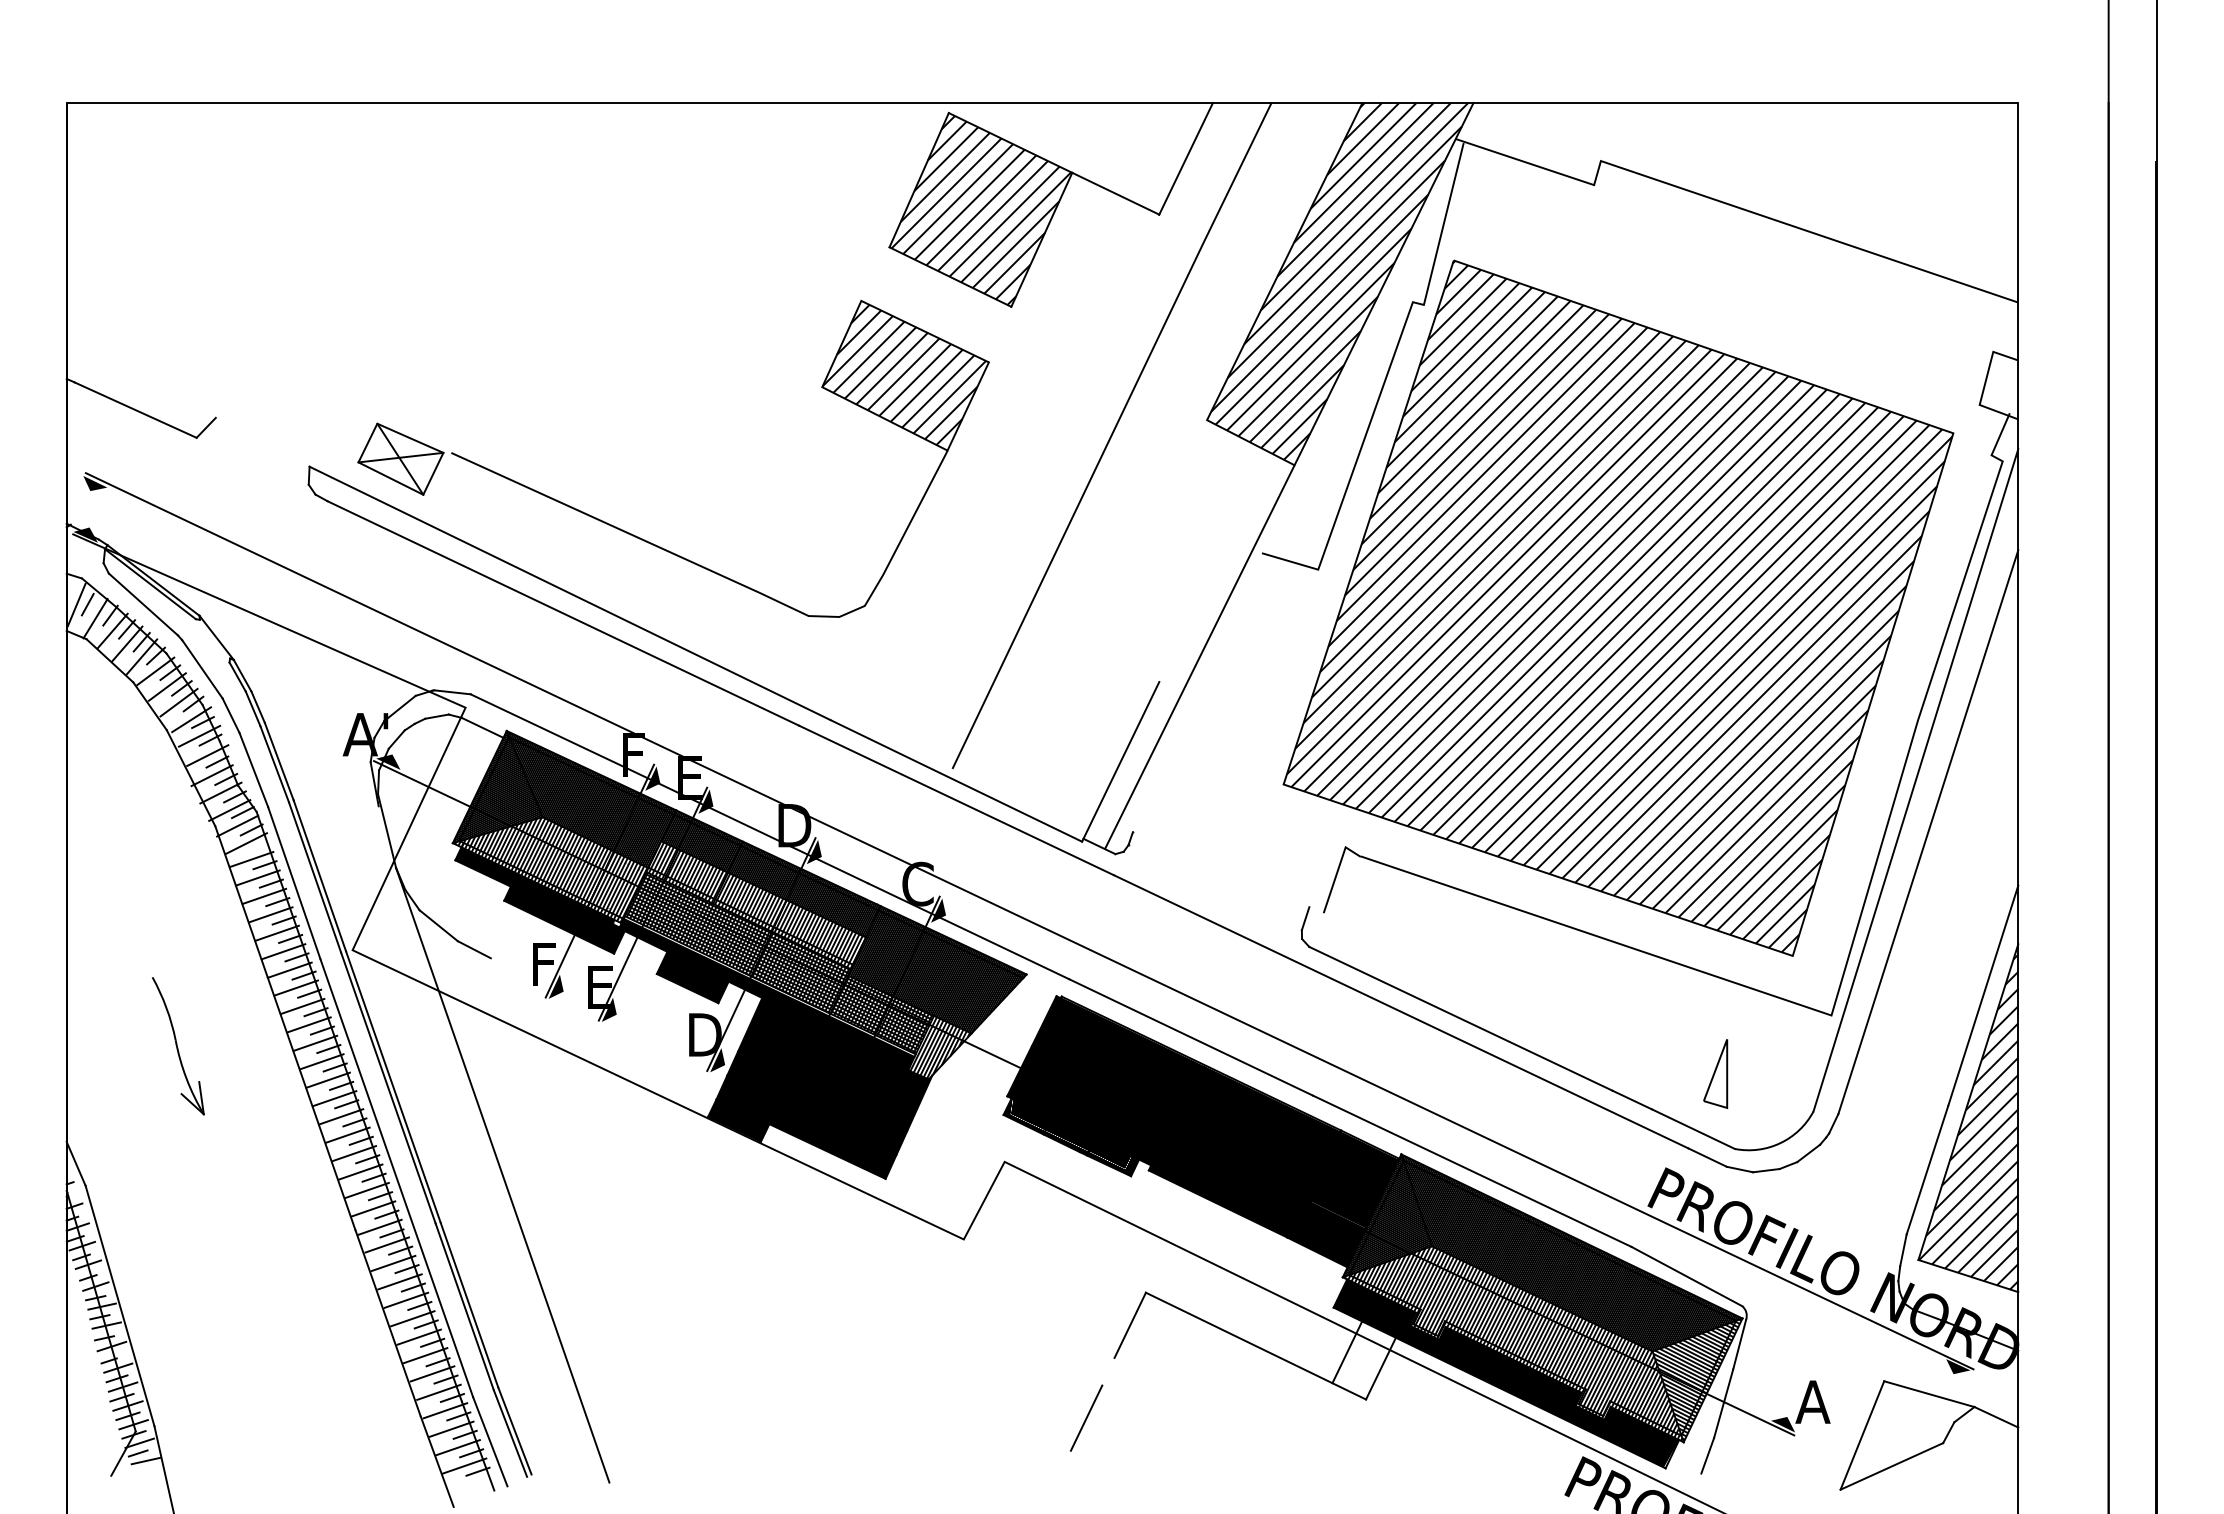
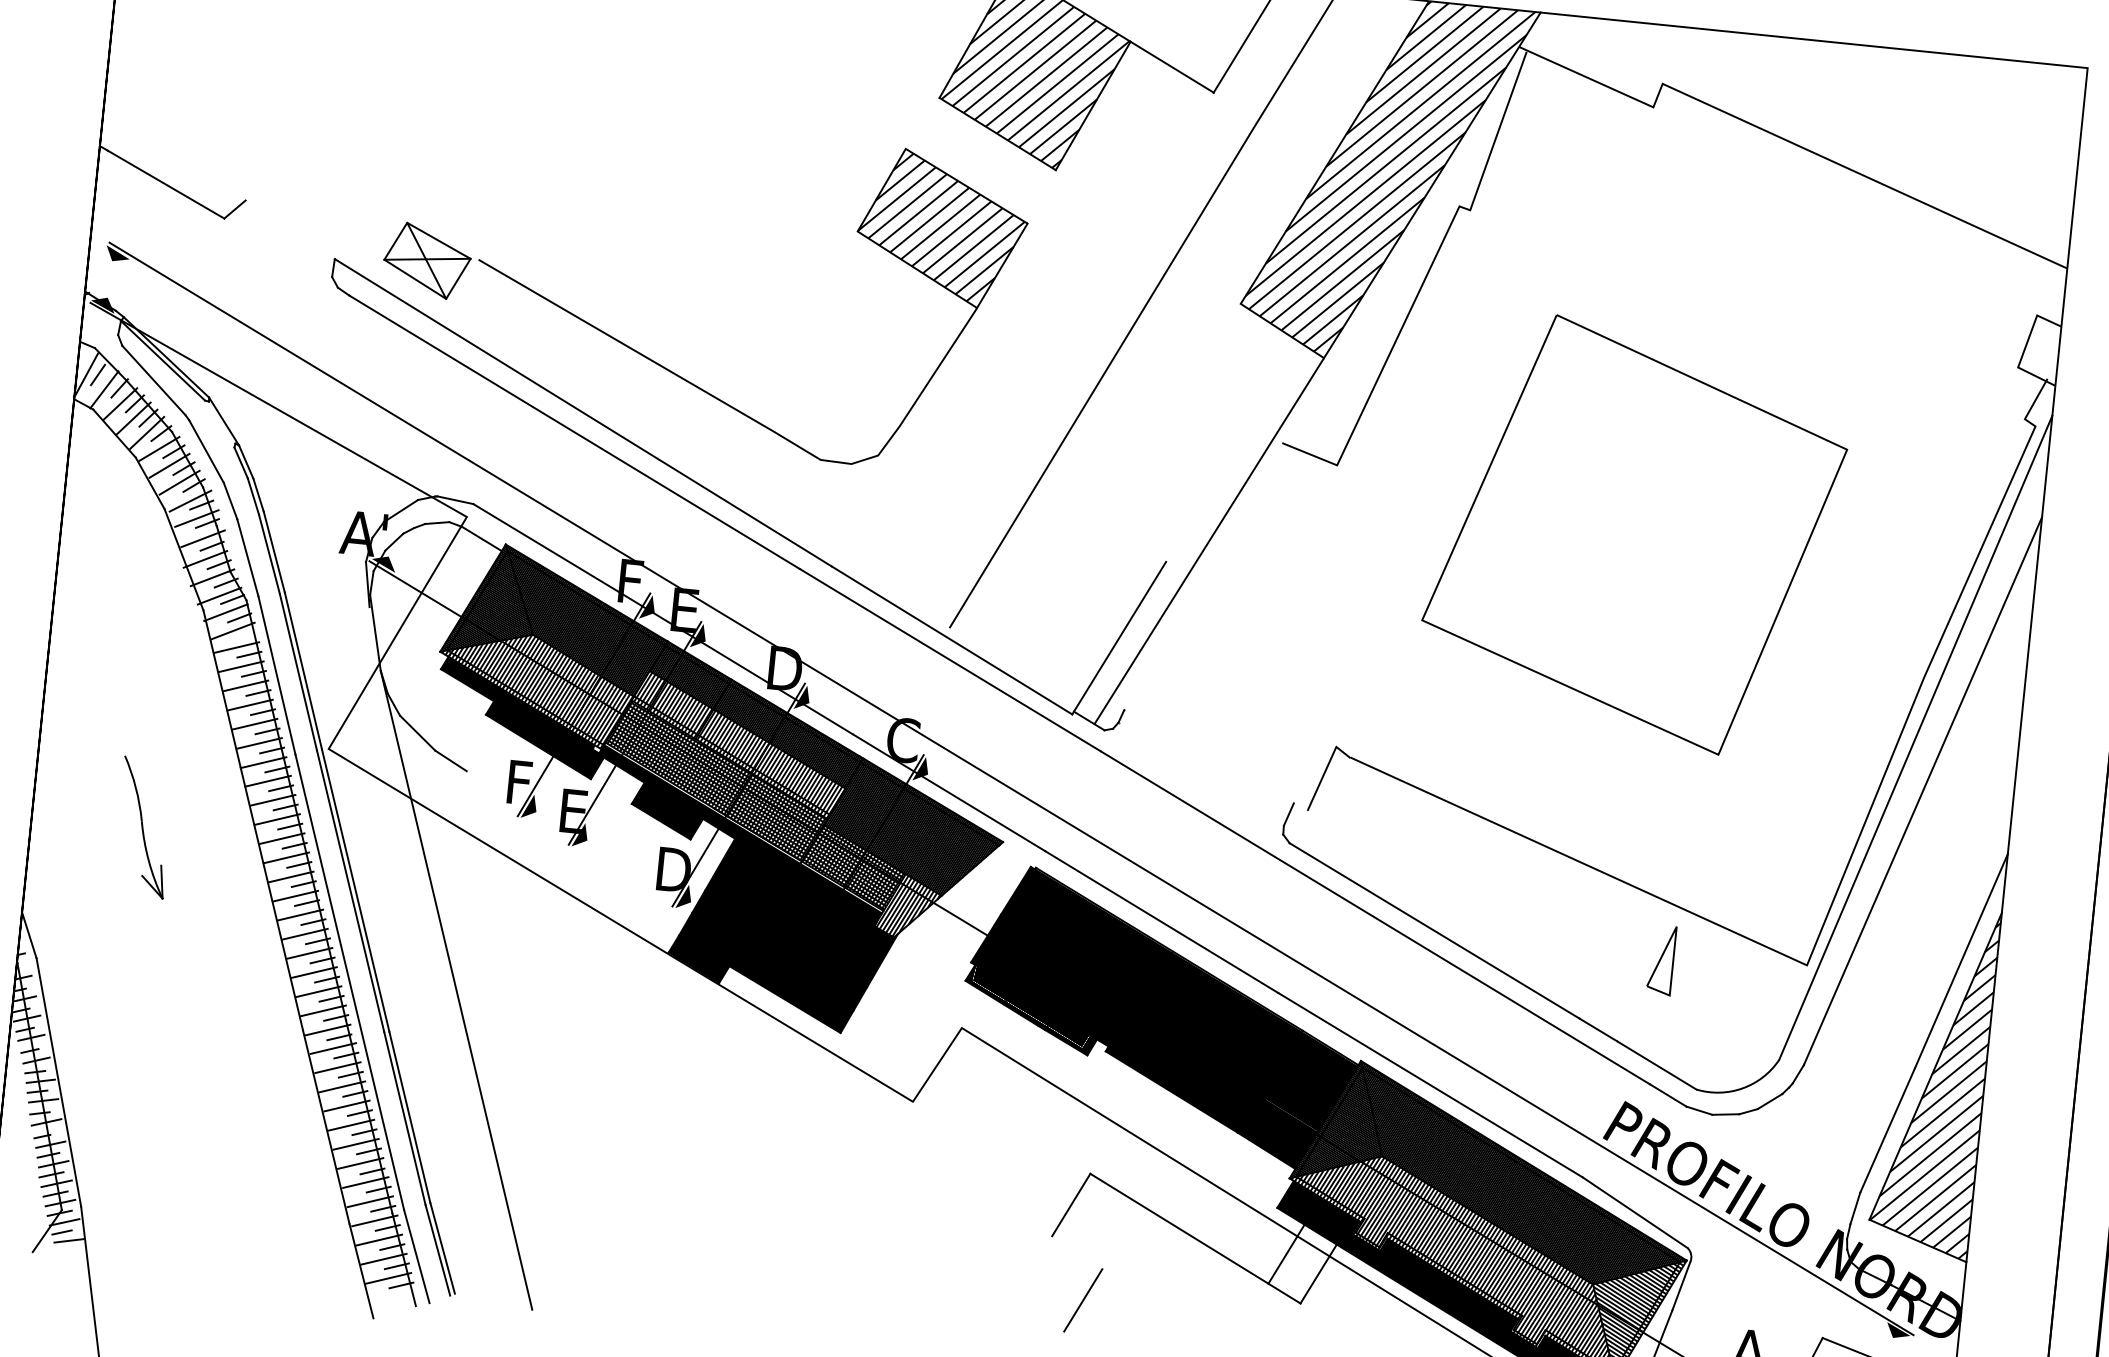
part: (1618, 607) -> (1634, 533), size x0.6
part: (1715, 1073) -> (1661, 959), moved
line: (1086, 1417) -> (1083, 1299), moved

